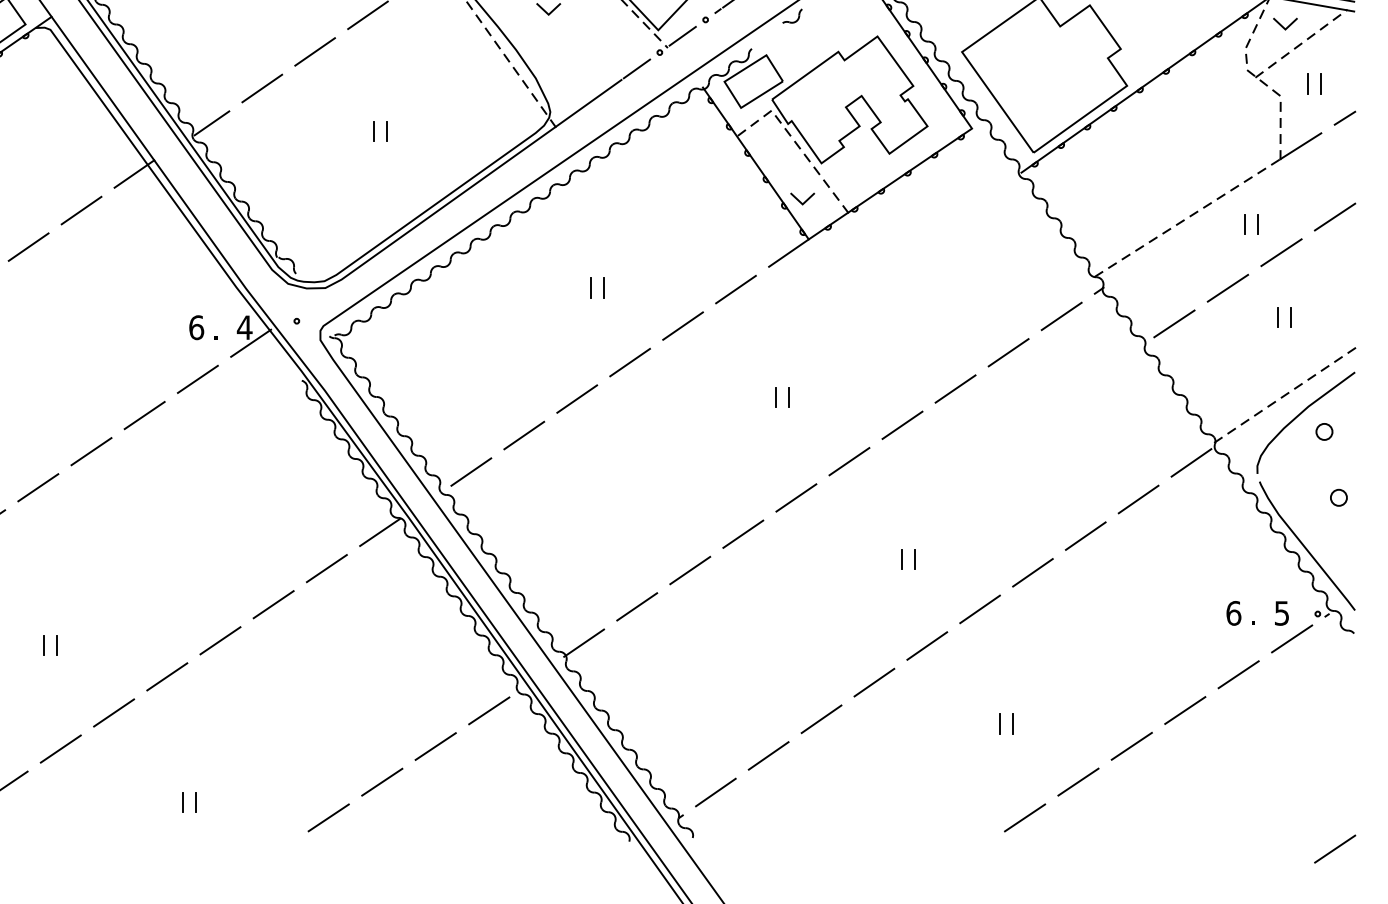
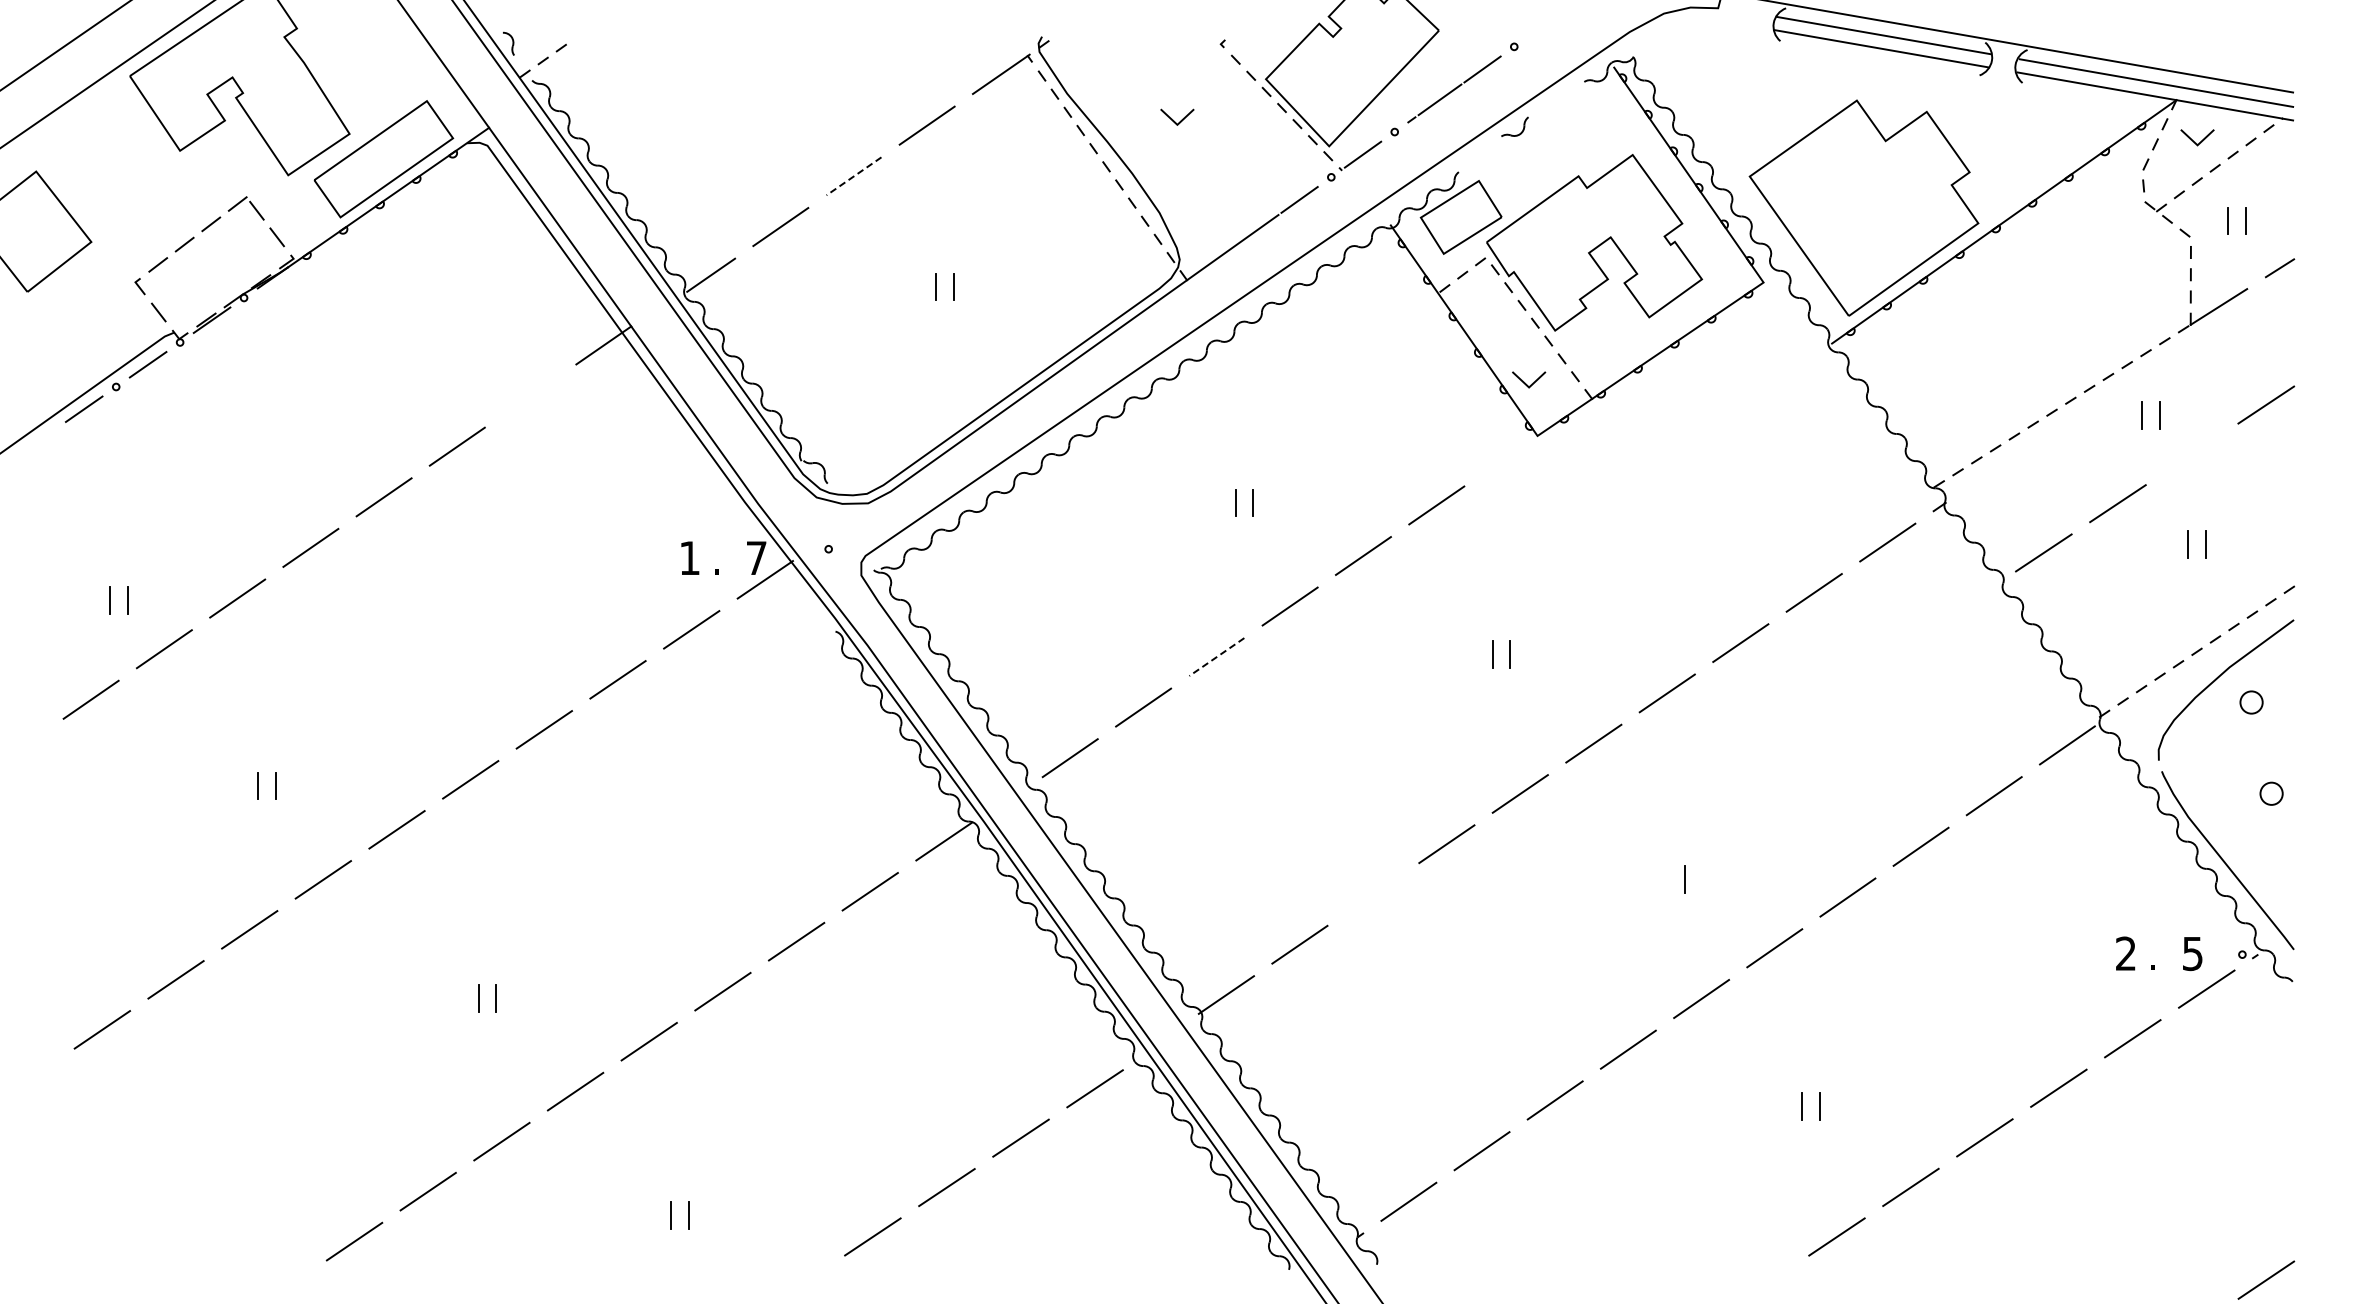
line: (314, 52) -> (853, 176), solid -> dashed
line: (81, 210) -> (530, 395), removed
line: (788, 252) -> (1509, 454), removed
line: (1281, 252) -> (2191, 453), removed
text: (196, 327) -> (689, 558), 6 -> 1
text: (244, 327) -> (756, 557), 4 -> 7
line: (576, 399) -> (1216, 657), solid -> dashed
line: (901, 559) -> (1666, 878), removed
line: (689, 570) -> (1372, 894), removed
text: (1234, 613) -> (2126, 953), 6 -> 2

